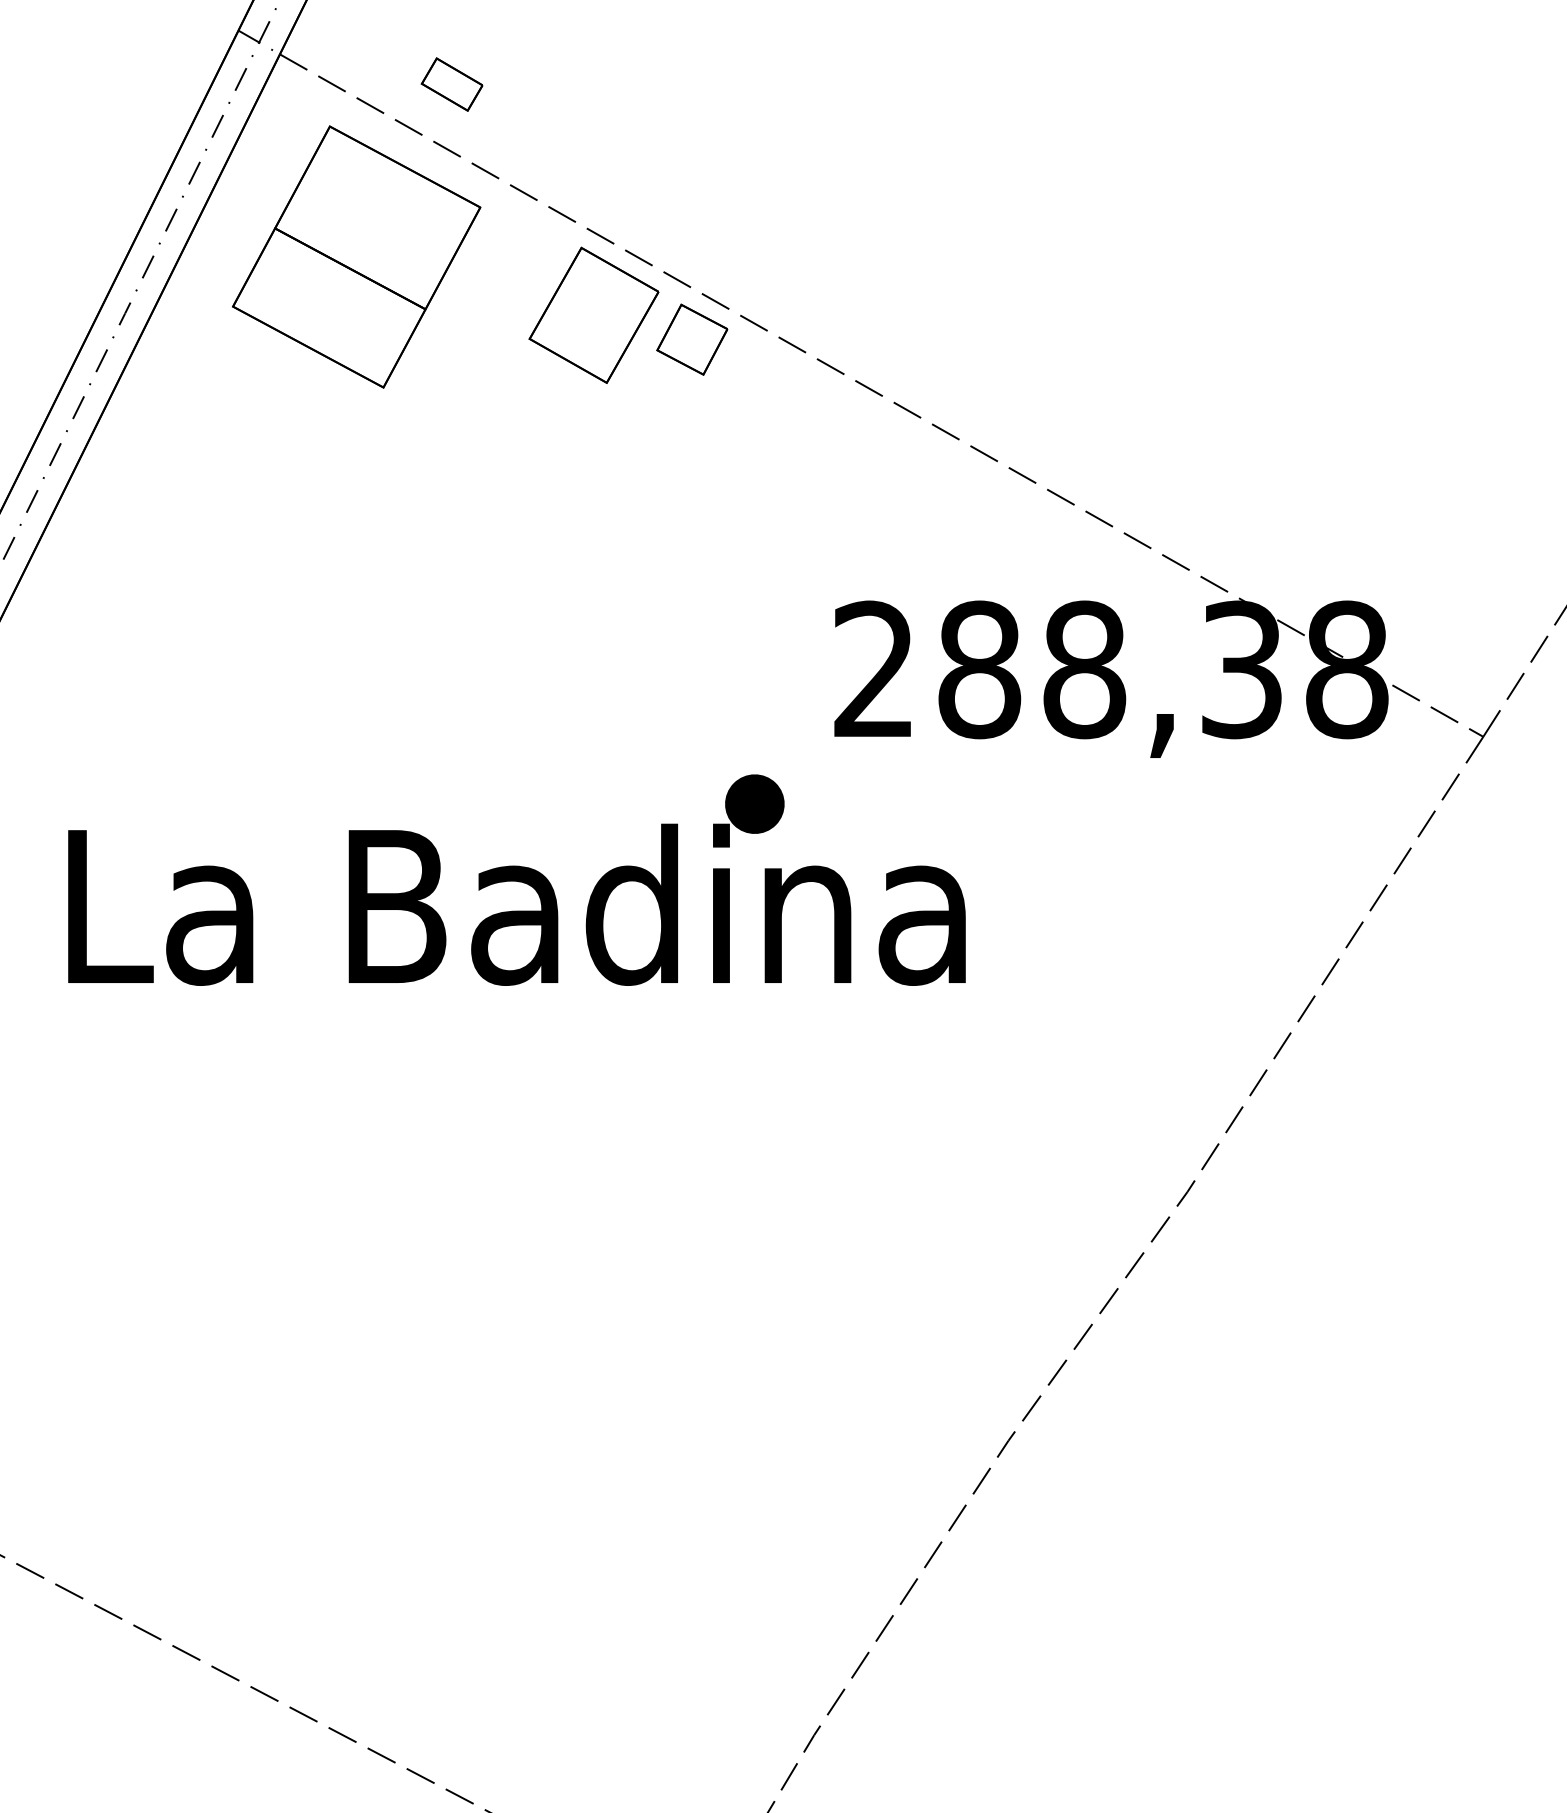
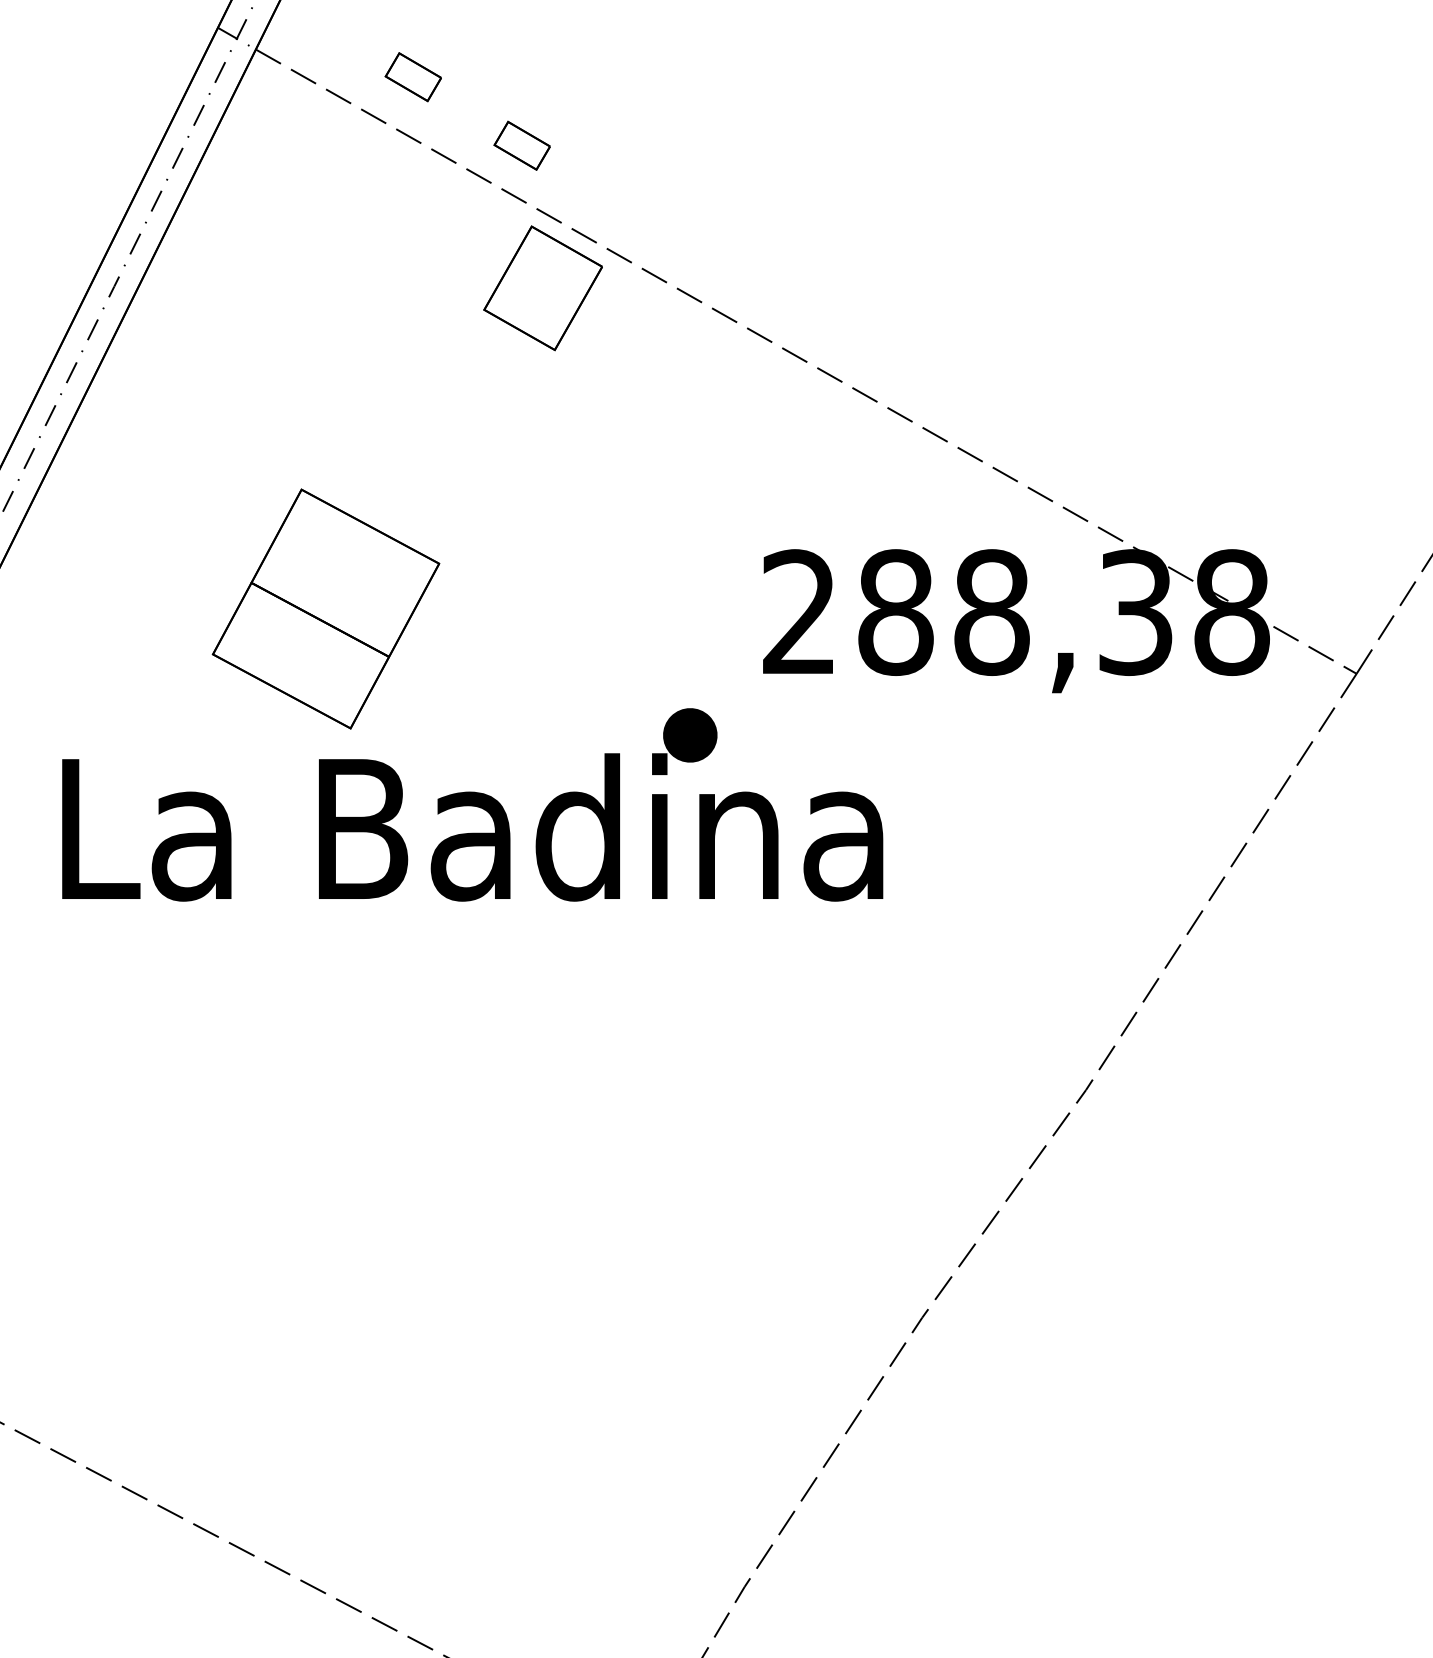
part: (570, 159) -> (521, 145), added
part: (356, 256) -> (325, 608), moved
part: (692, 339) -> (633, 310), removed

